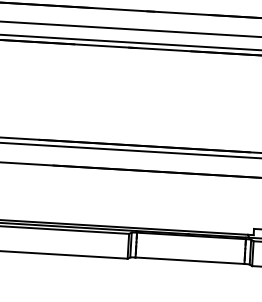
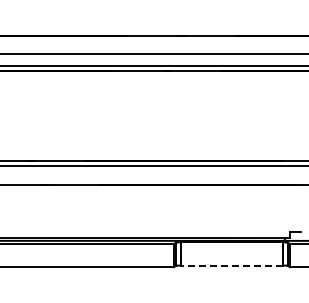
line: (189, 260) -> (231, 265), solid -> dashed

